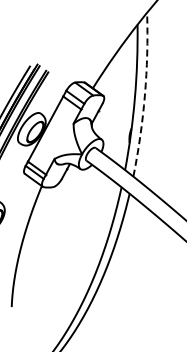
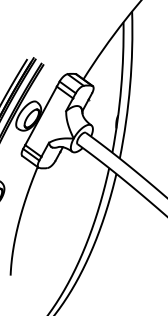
arc: (144, 95) -> (129, 85), dashed -> solid

